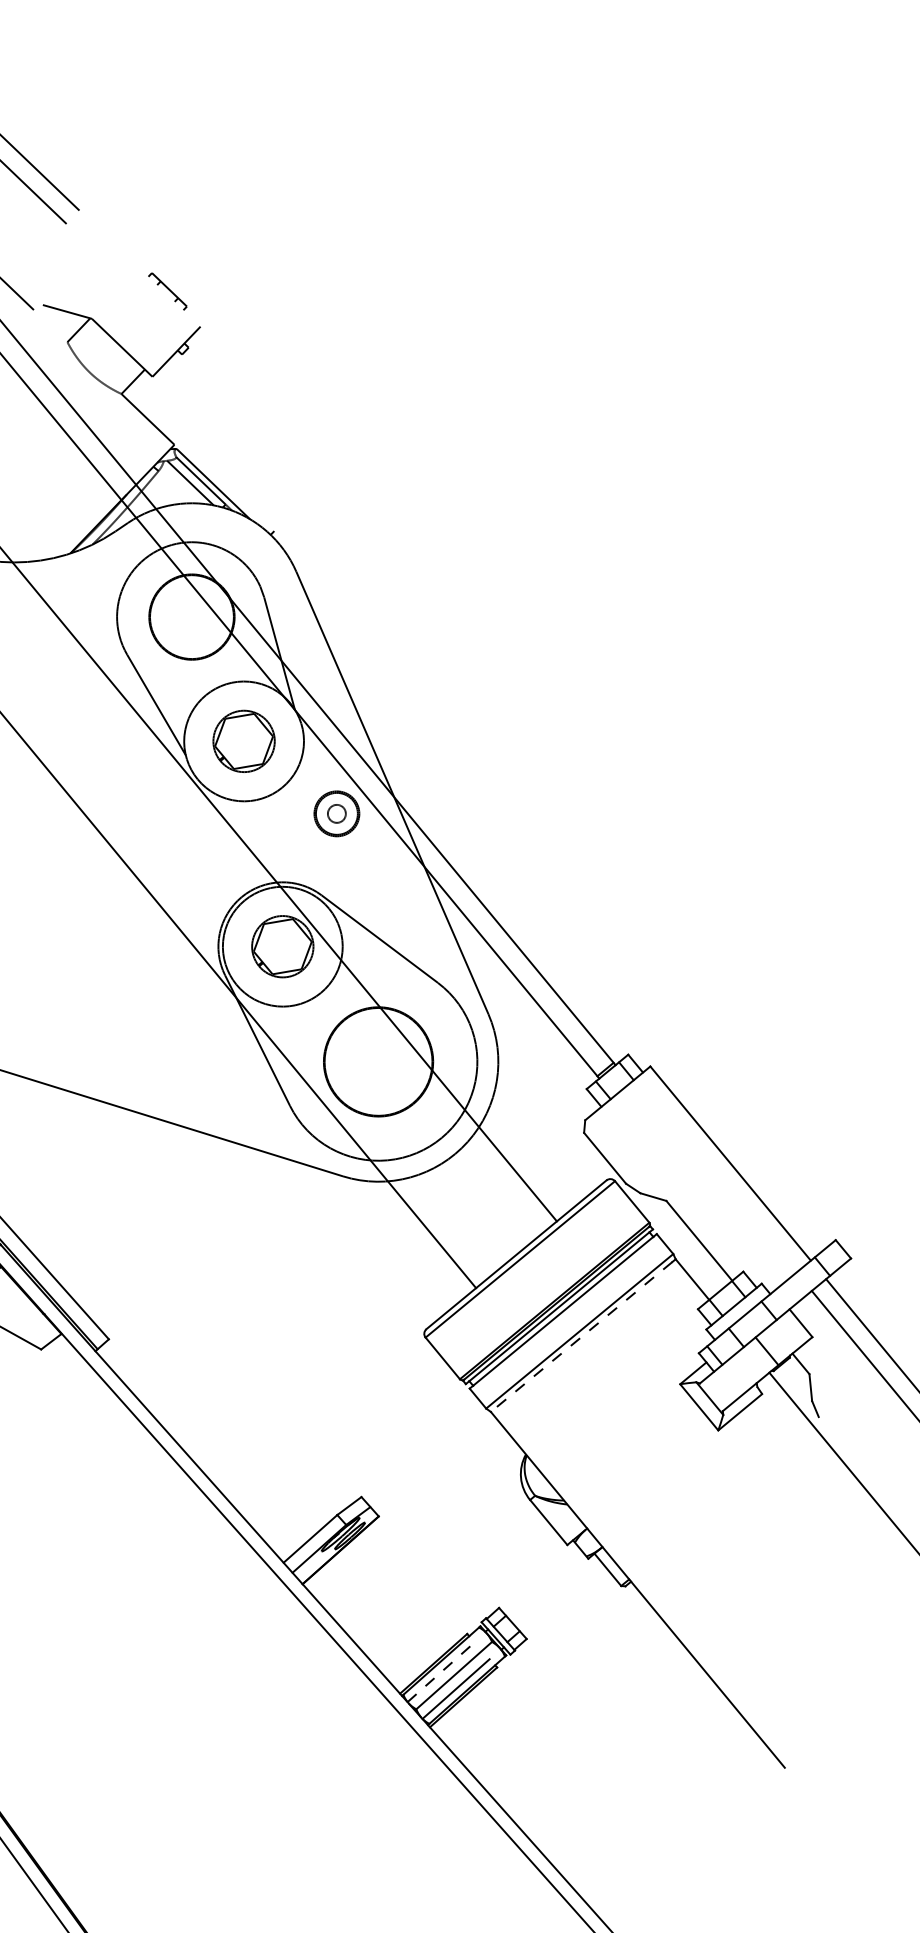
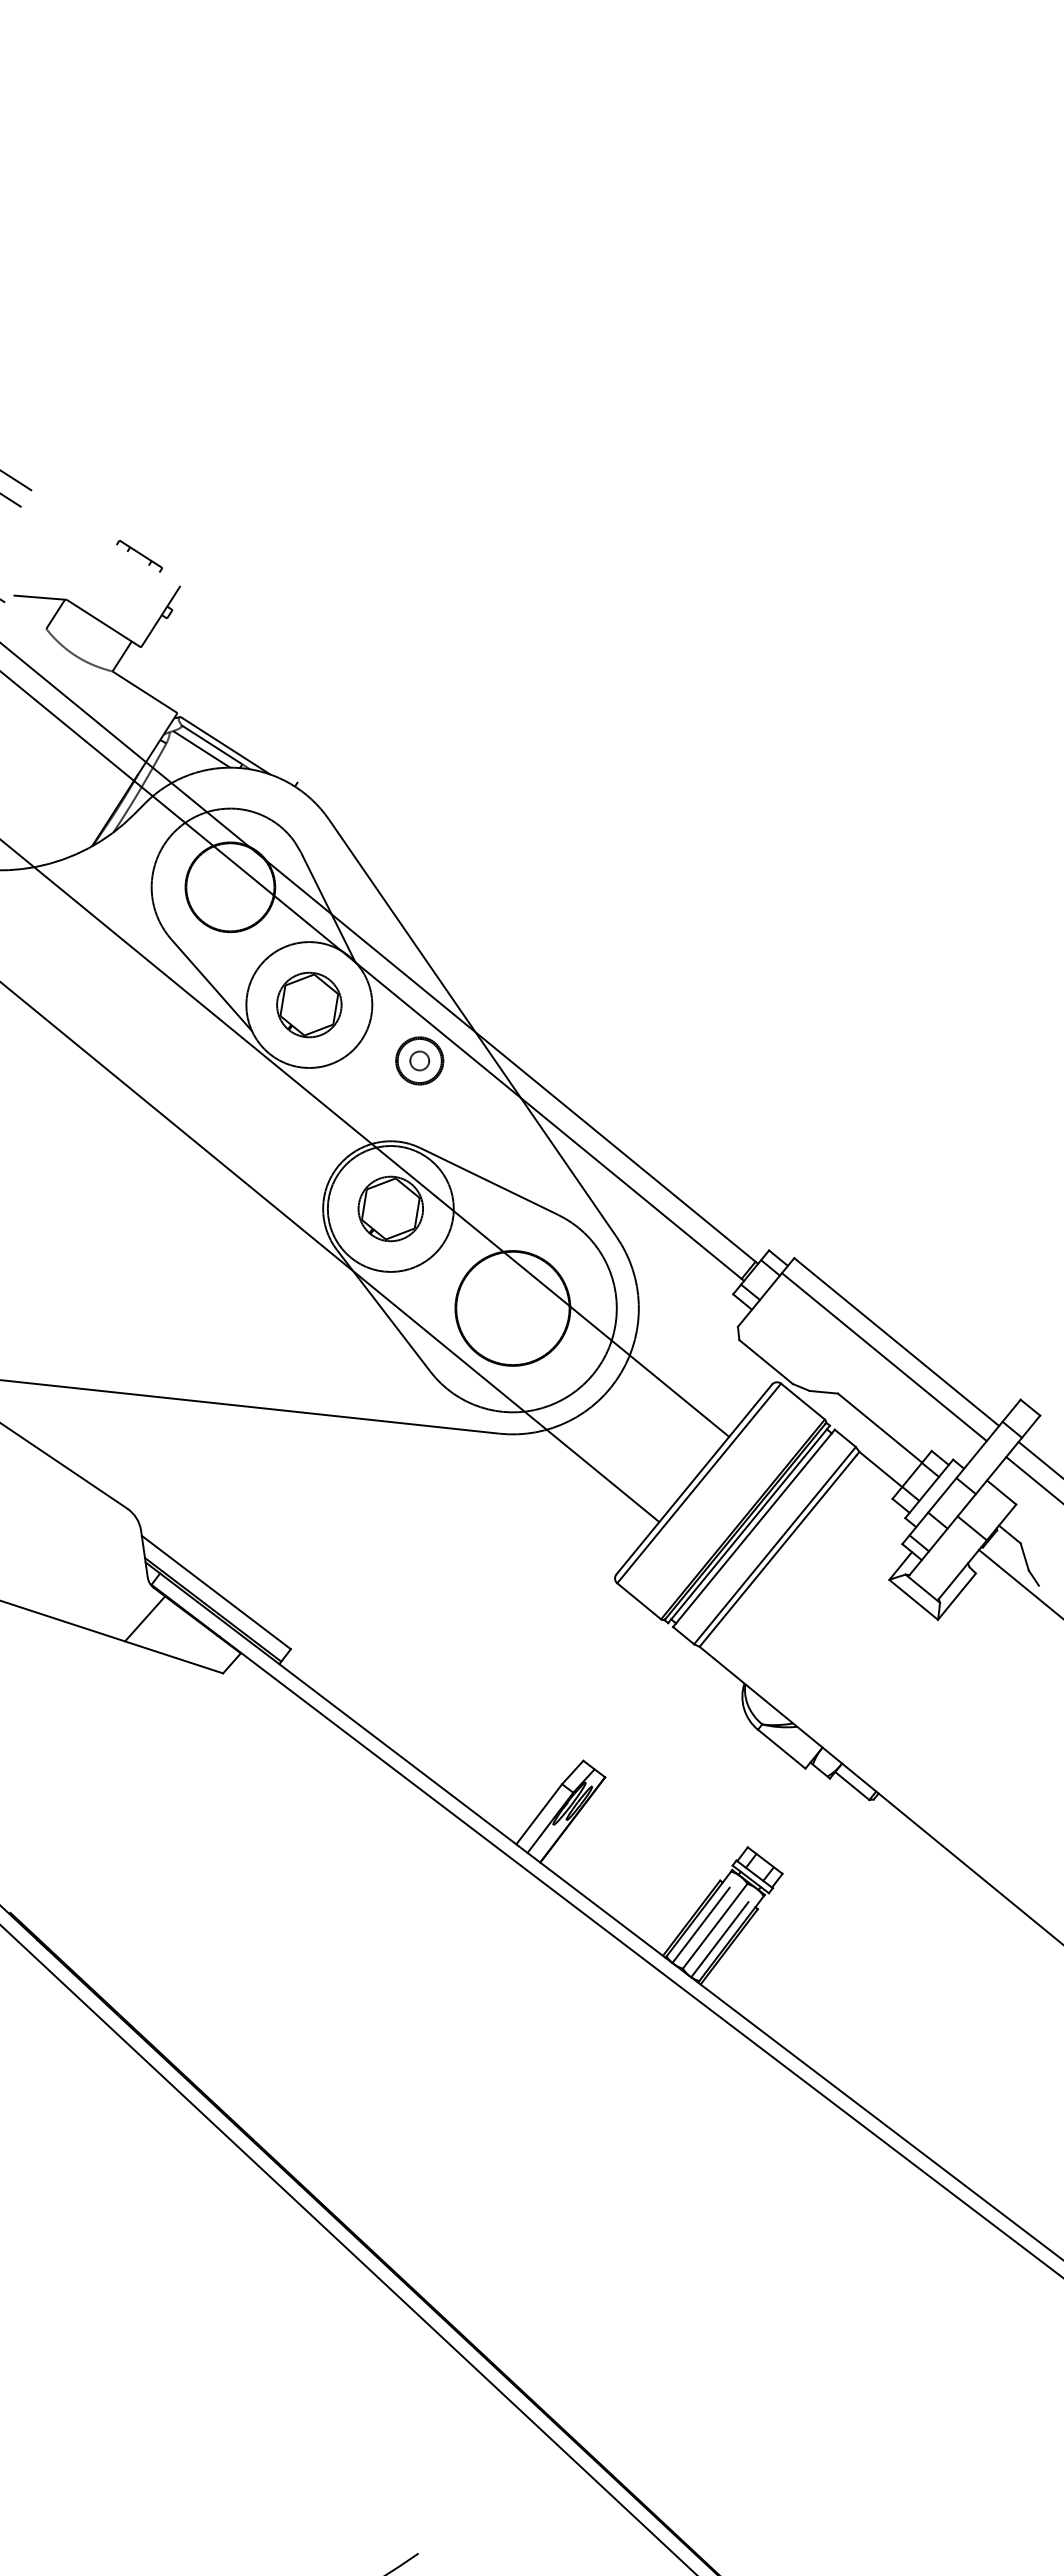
line: (715, 1175) -> (883, 1357), added
line: (581, 1337) -> (778, 1551), dashed -> solid
line: (441, 1672) -> (701, 1925), dashed -> solid

